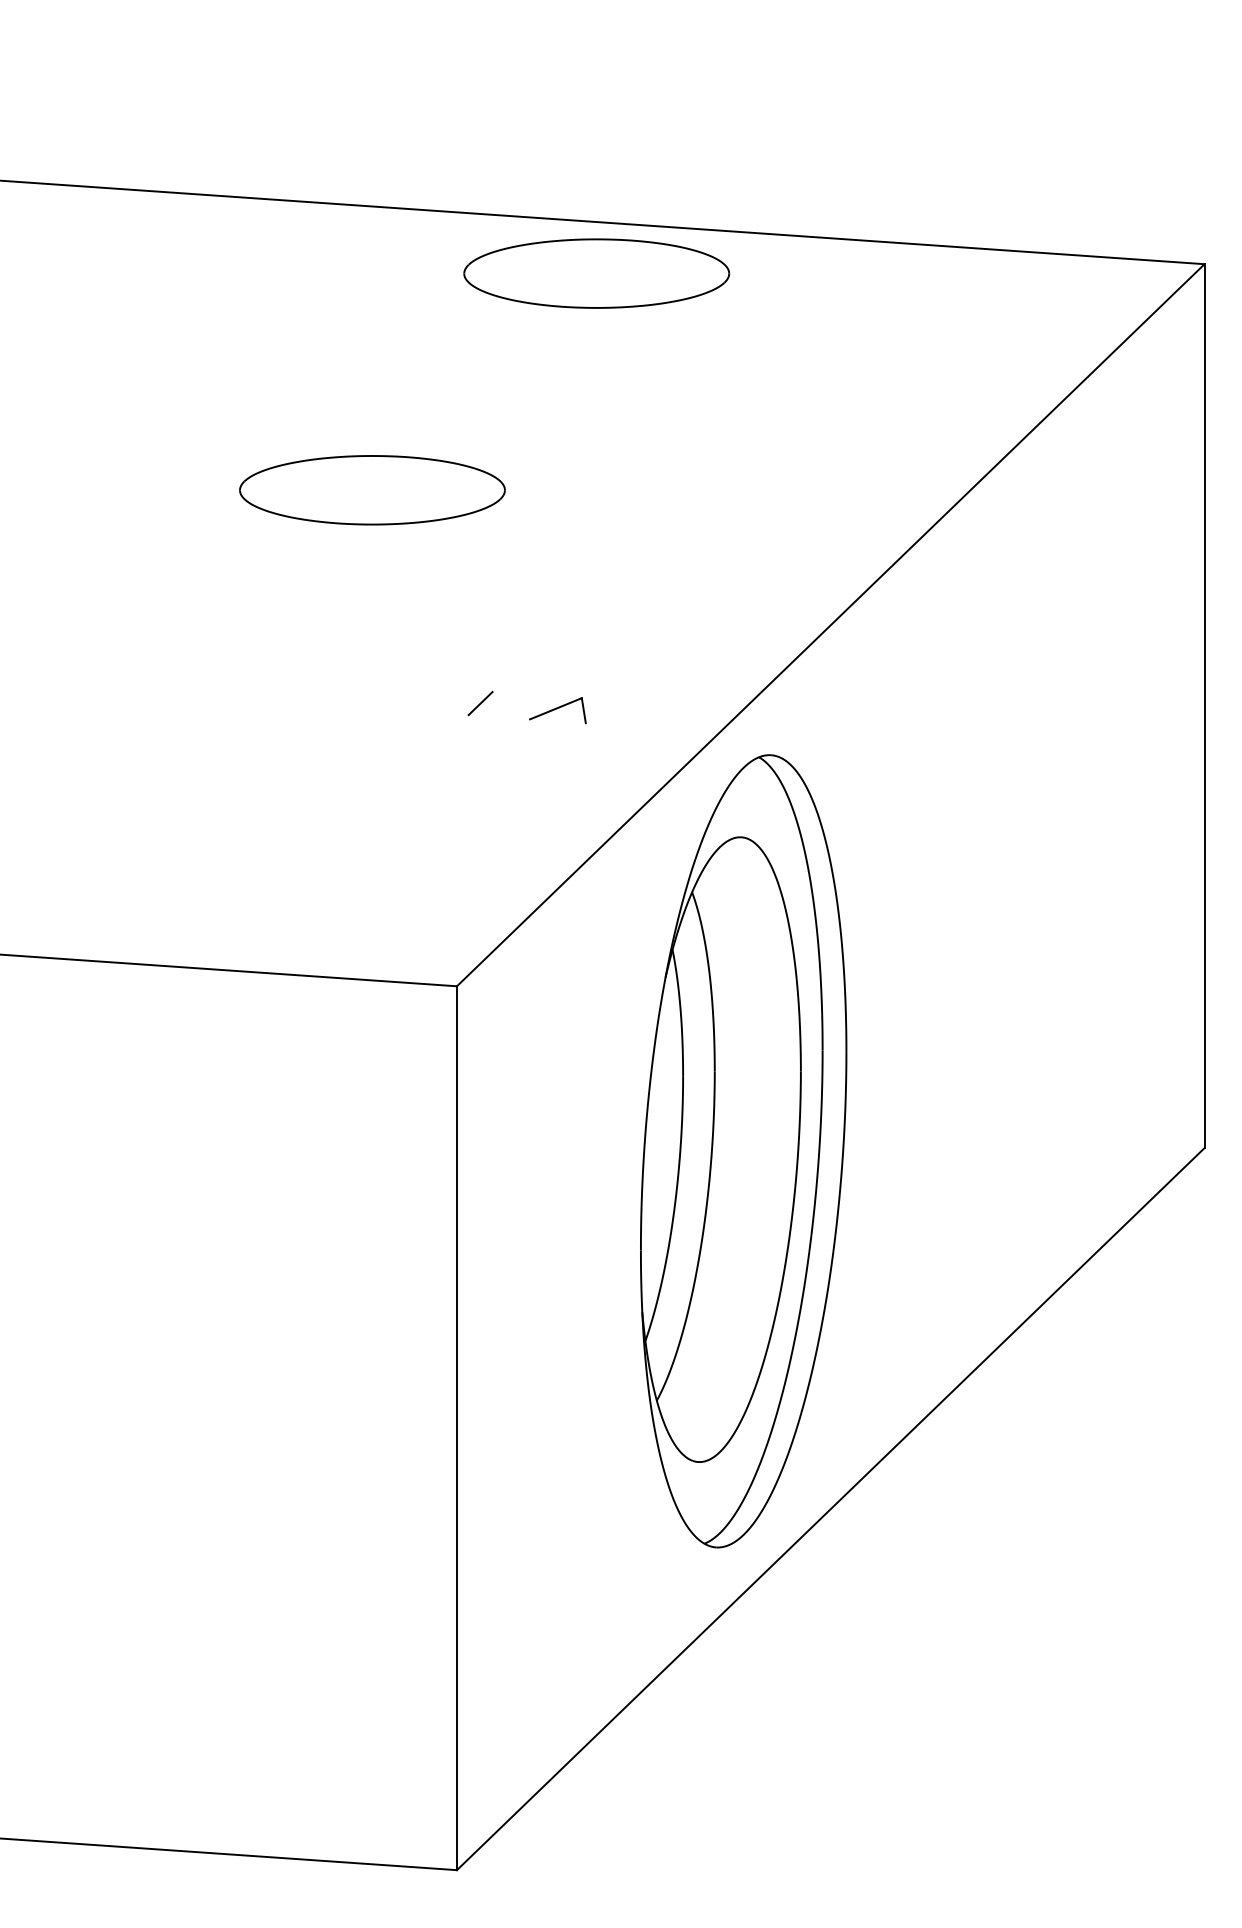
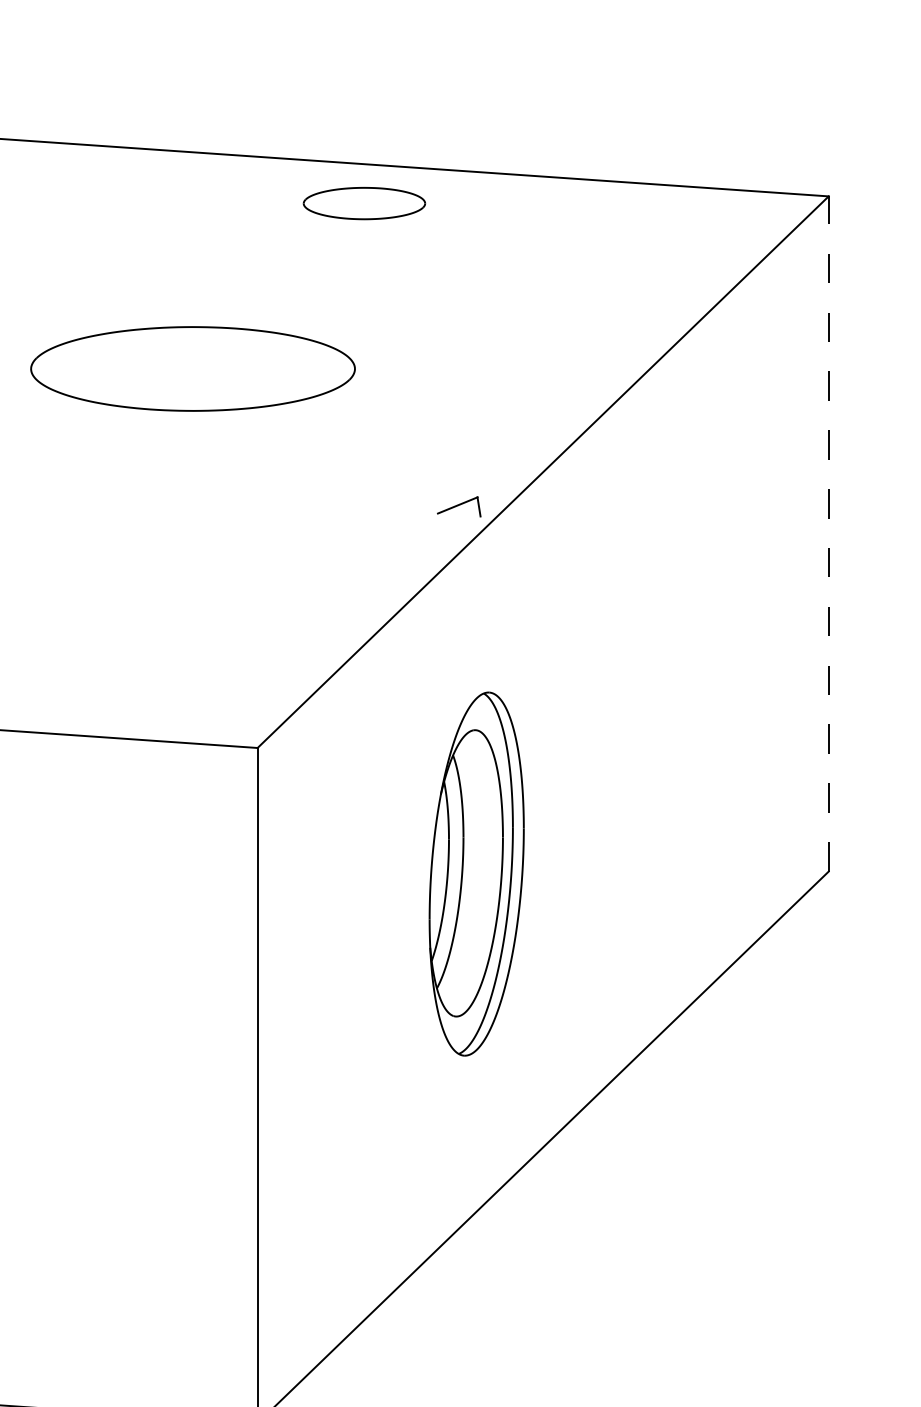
part: (596, 273) -> (364, 203), size x0.6
part: (372, 490) -> (193, 369), size x1.6
line: (480, 703) -> (275, 531), removed
line: (1204, 706) -> (828, 534), solid -> dashed
part: (557, 710) -> (458, 506), moved
part: (743, 1151) -> (476, 874), size x0.6

